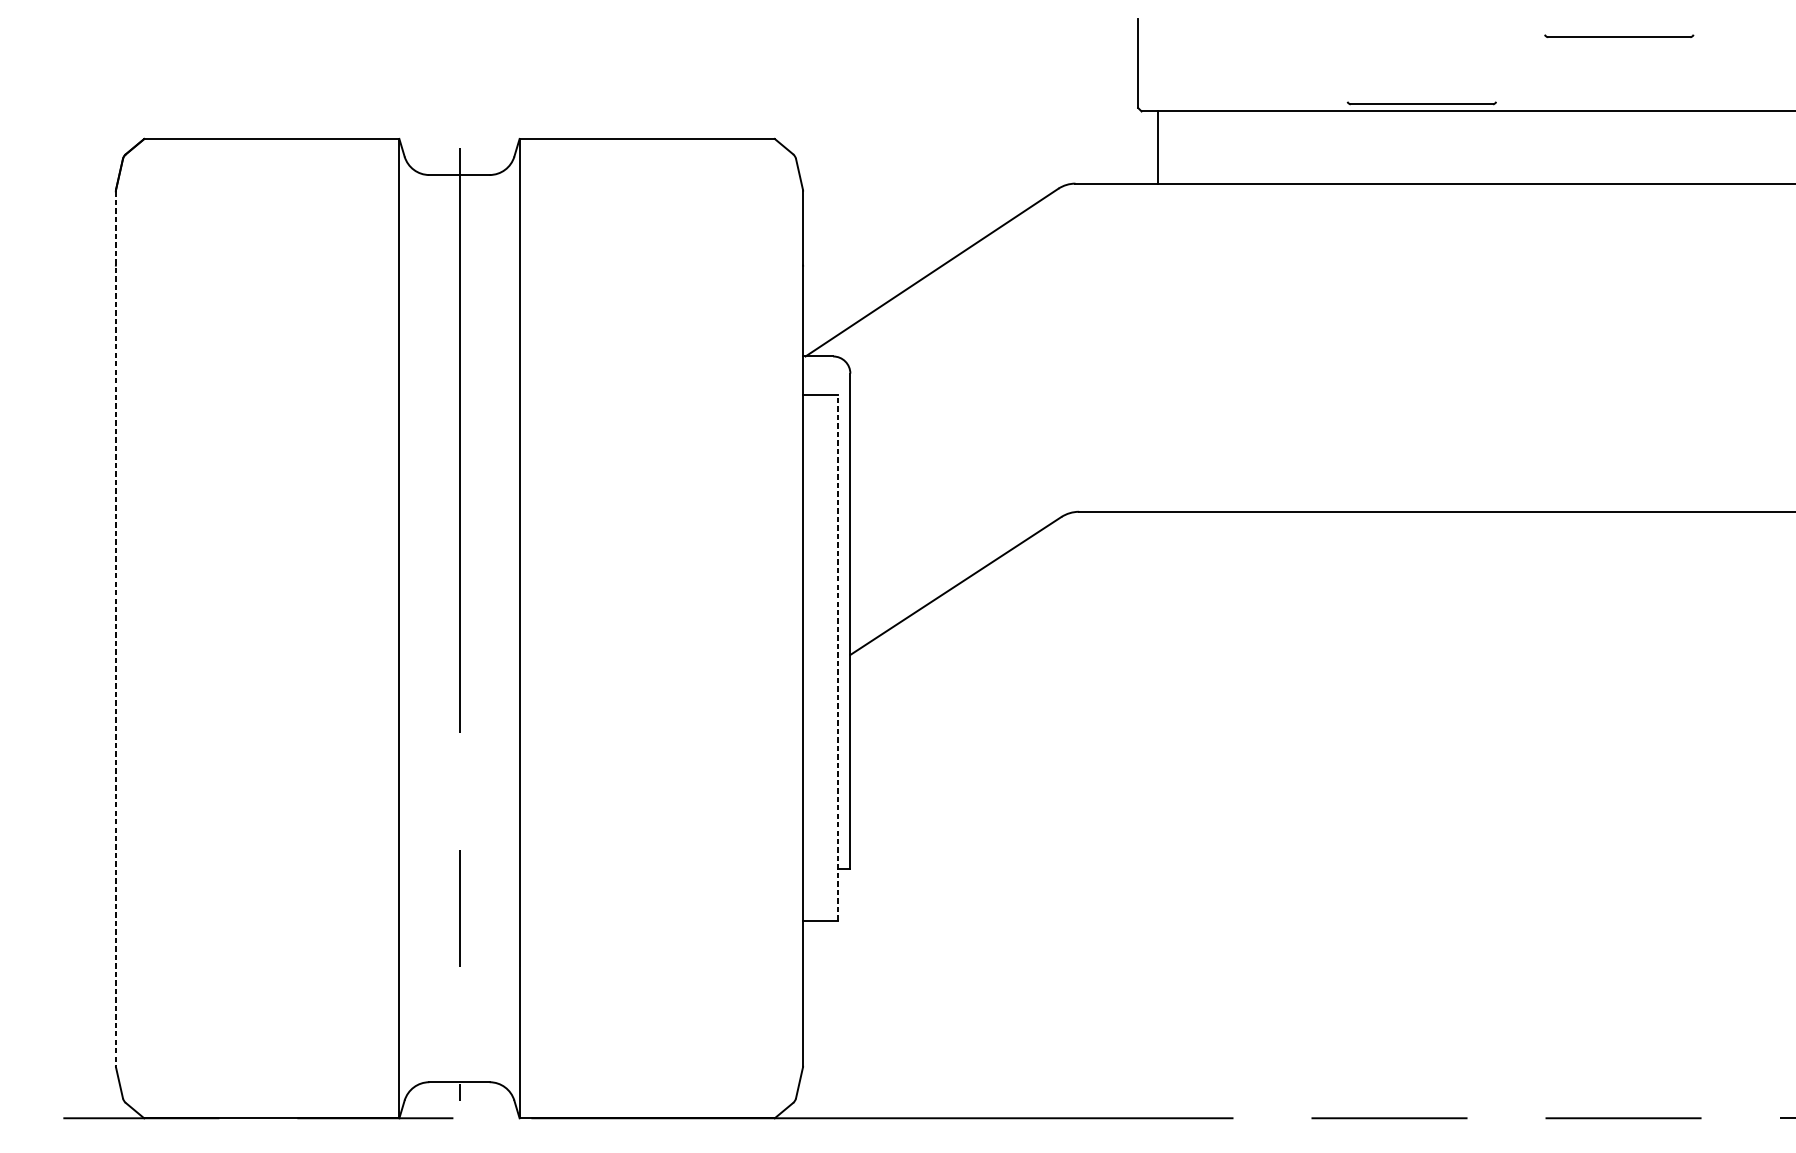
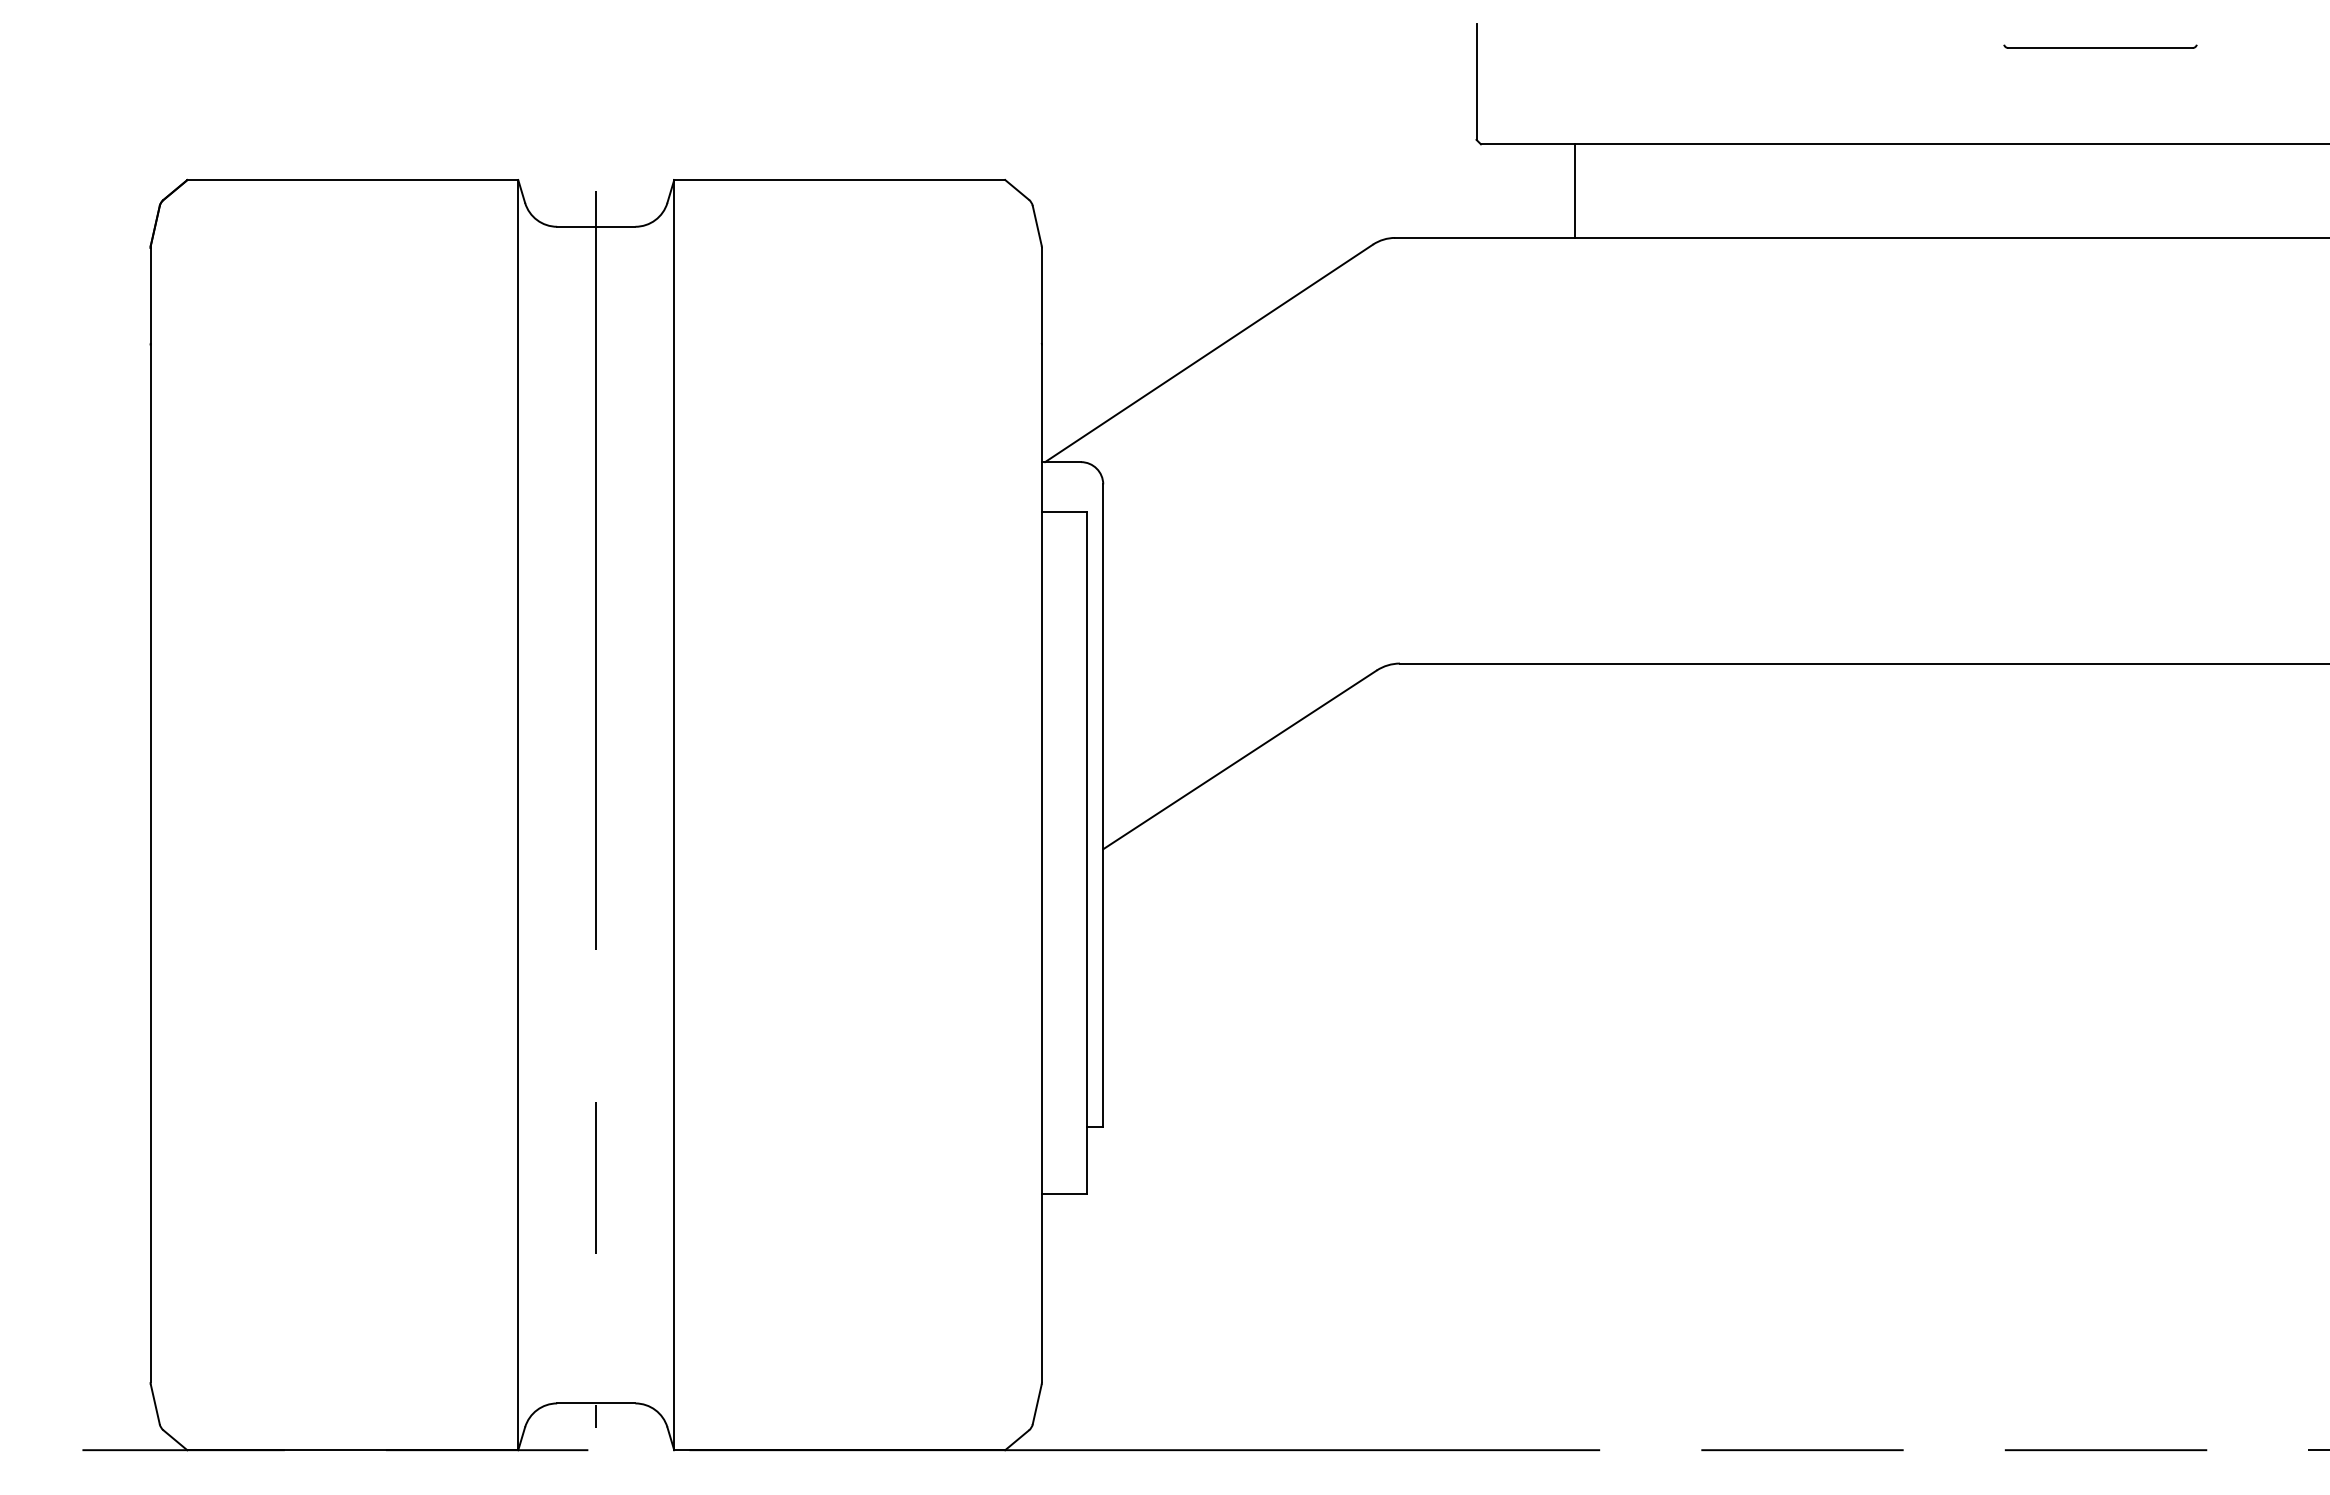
part: (1421, 103) -> (1844, 133), removed
line: (1158, 147) -> (1574, 190), moved
line: (115, 628) -> (150, 815), dashed -> solid
line: (837, 658) -> (1086, 853), dashed -> solid

